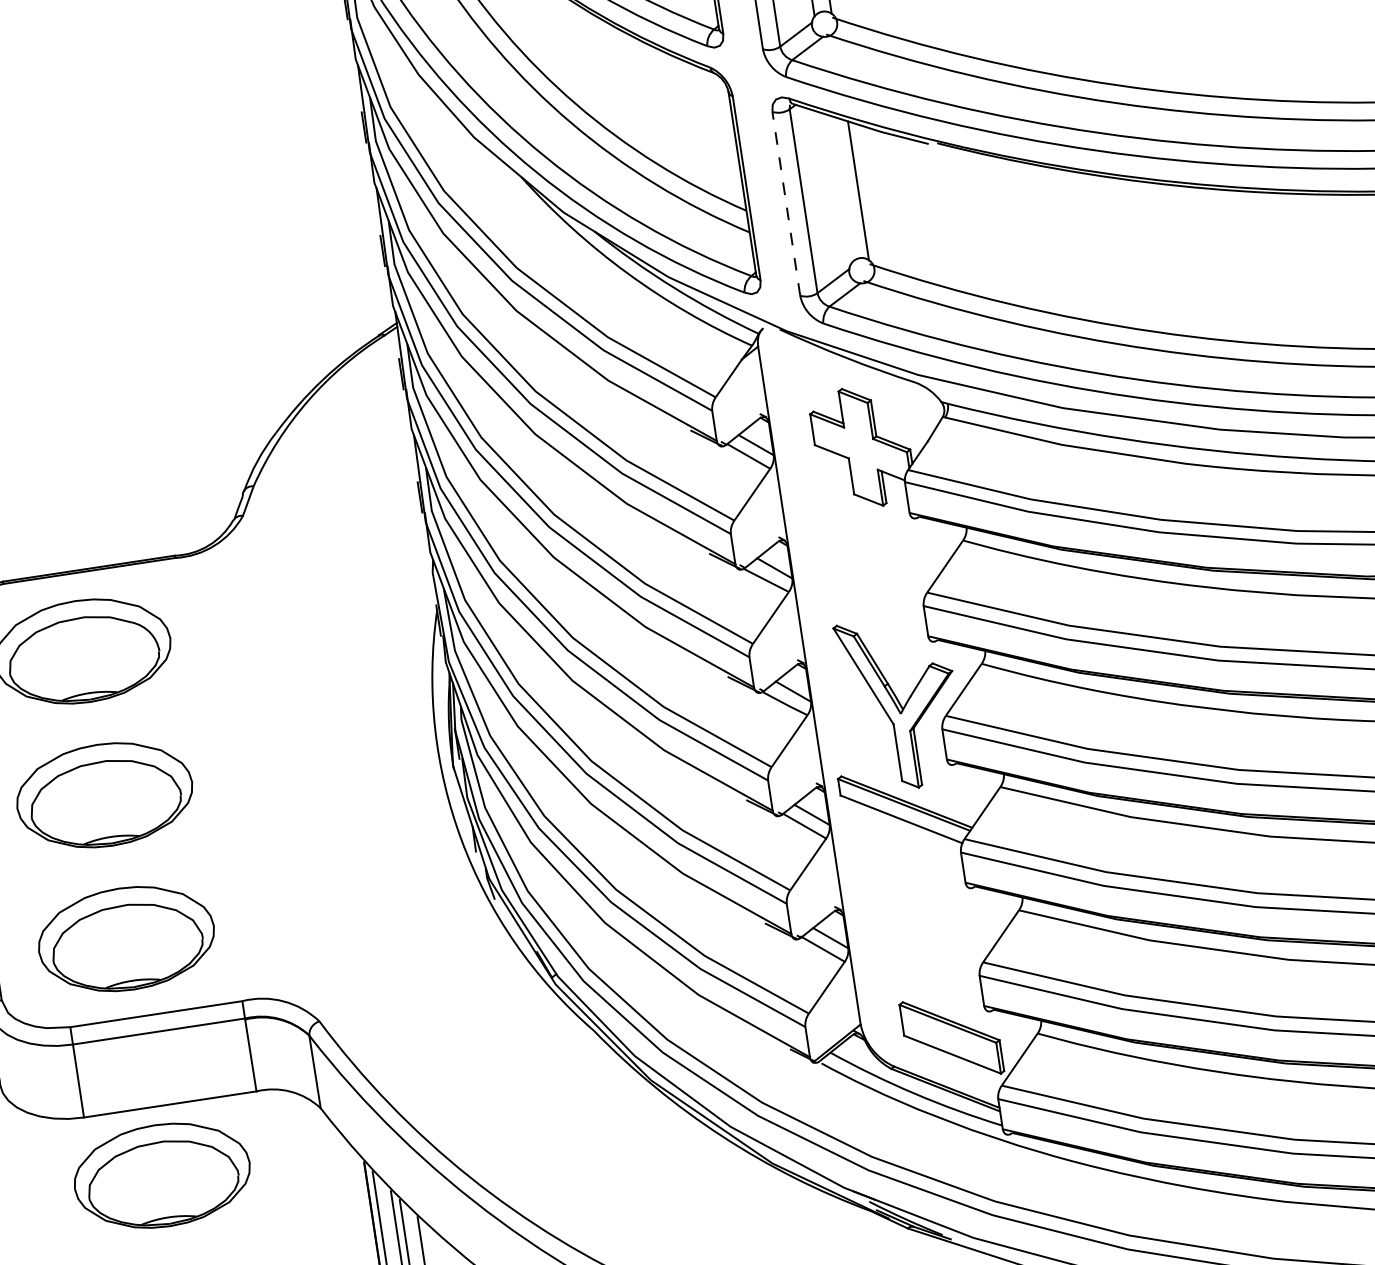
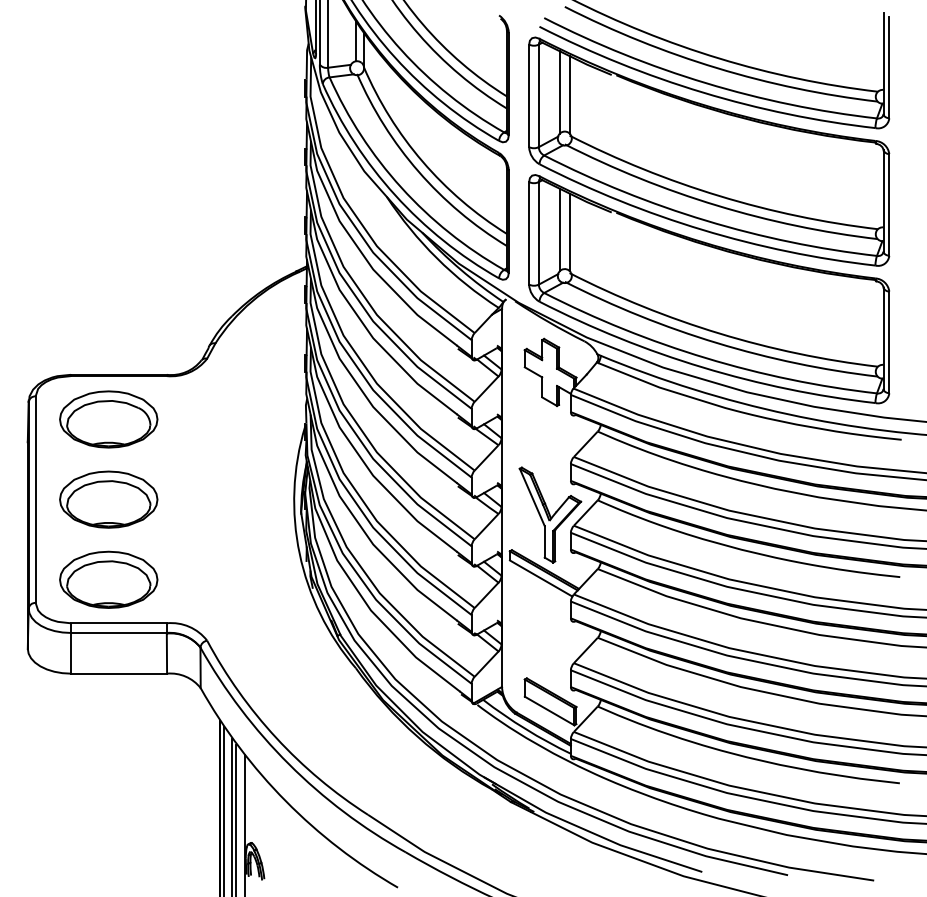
line: (841, 188) -> (560, 229), added
line: (786, 202) -> (529, 232), dashed -> solid
part: (161, 1175) -> (108, 711), removed

